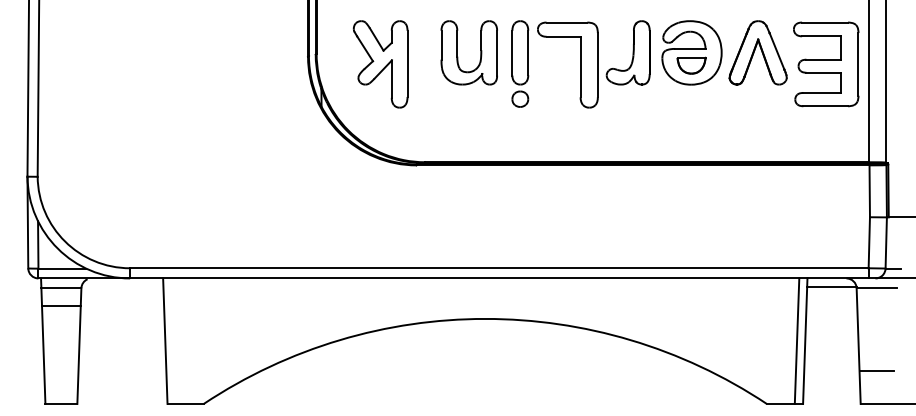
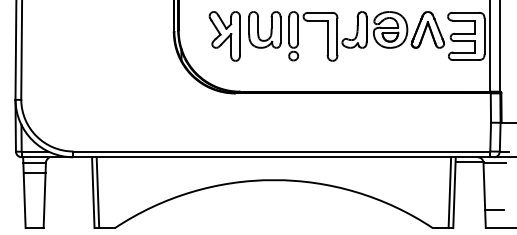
part: (380, 64) -> (224, 36), moved
line: (172, 340) -> (97, 192), added

